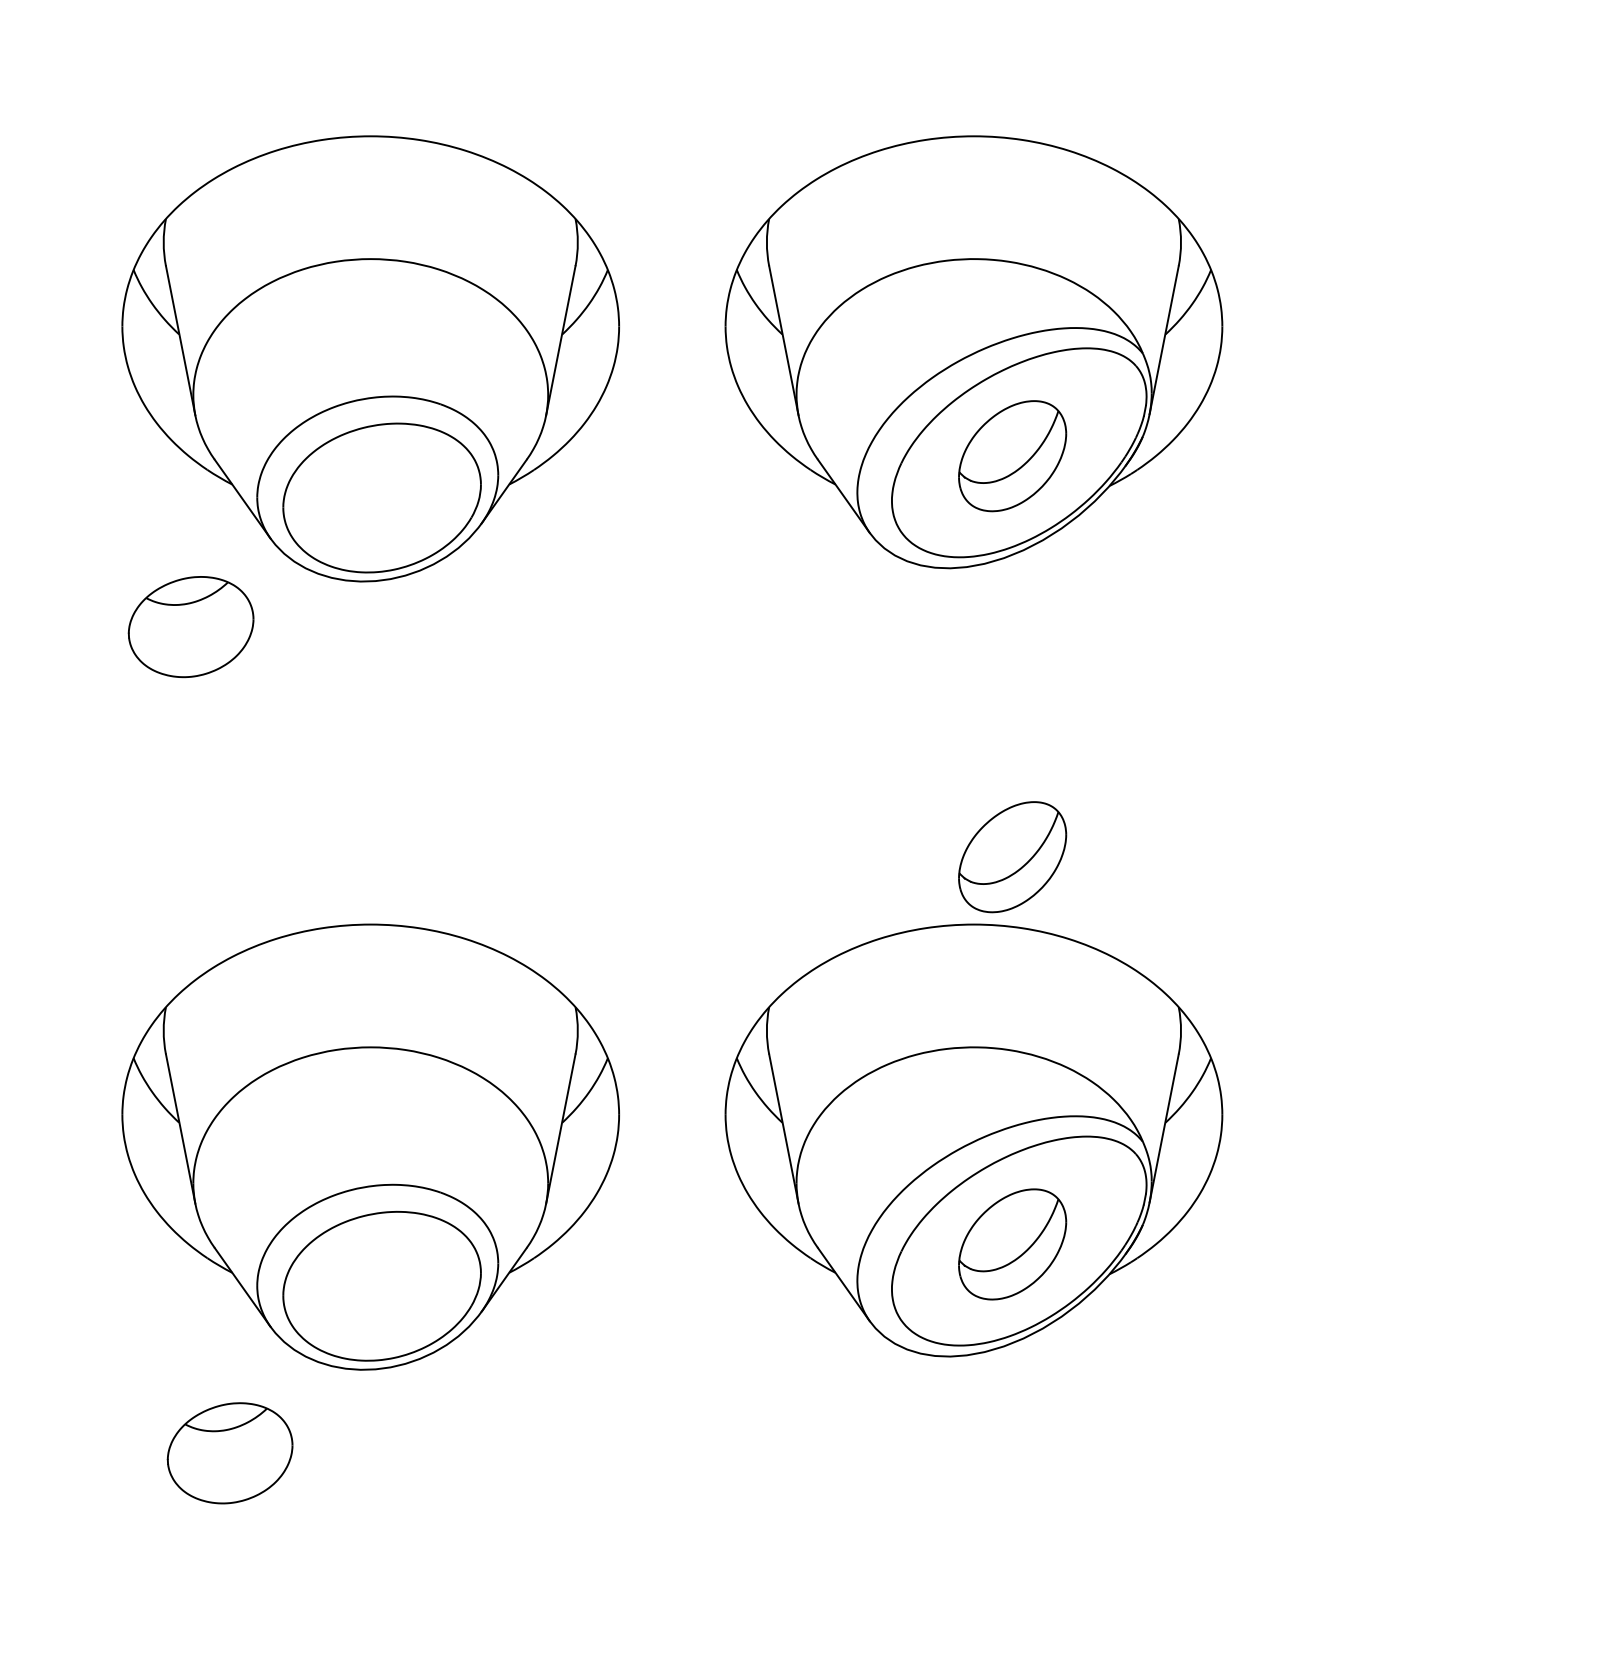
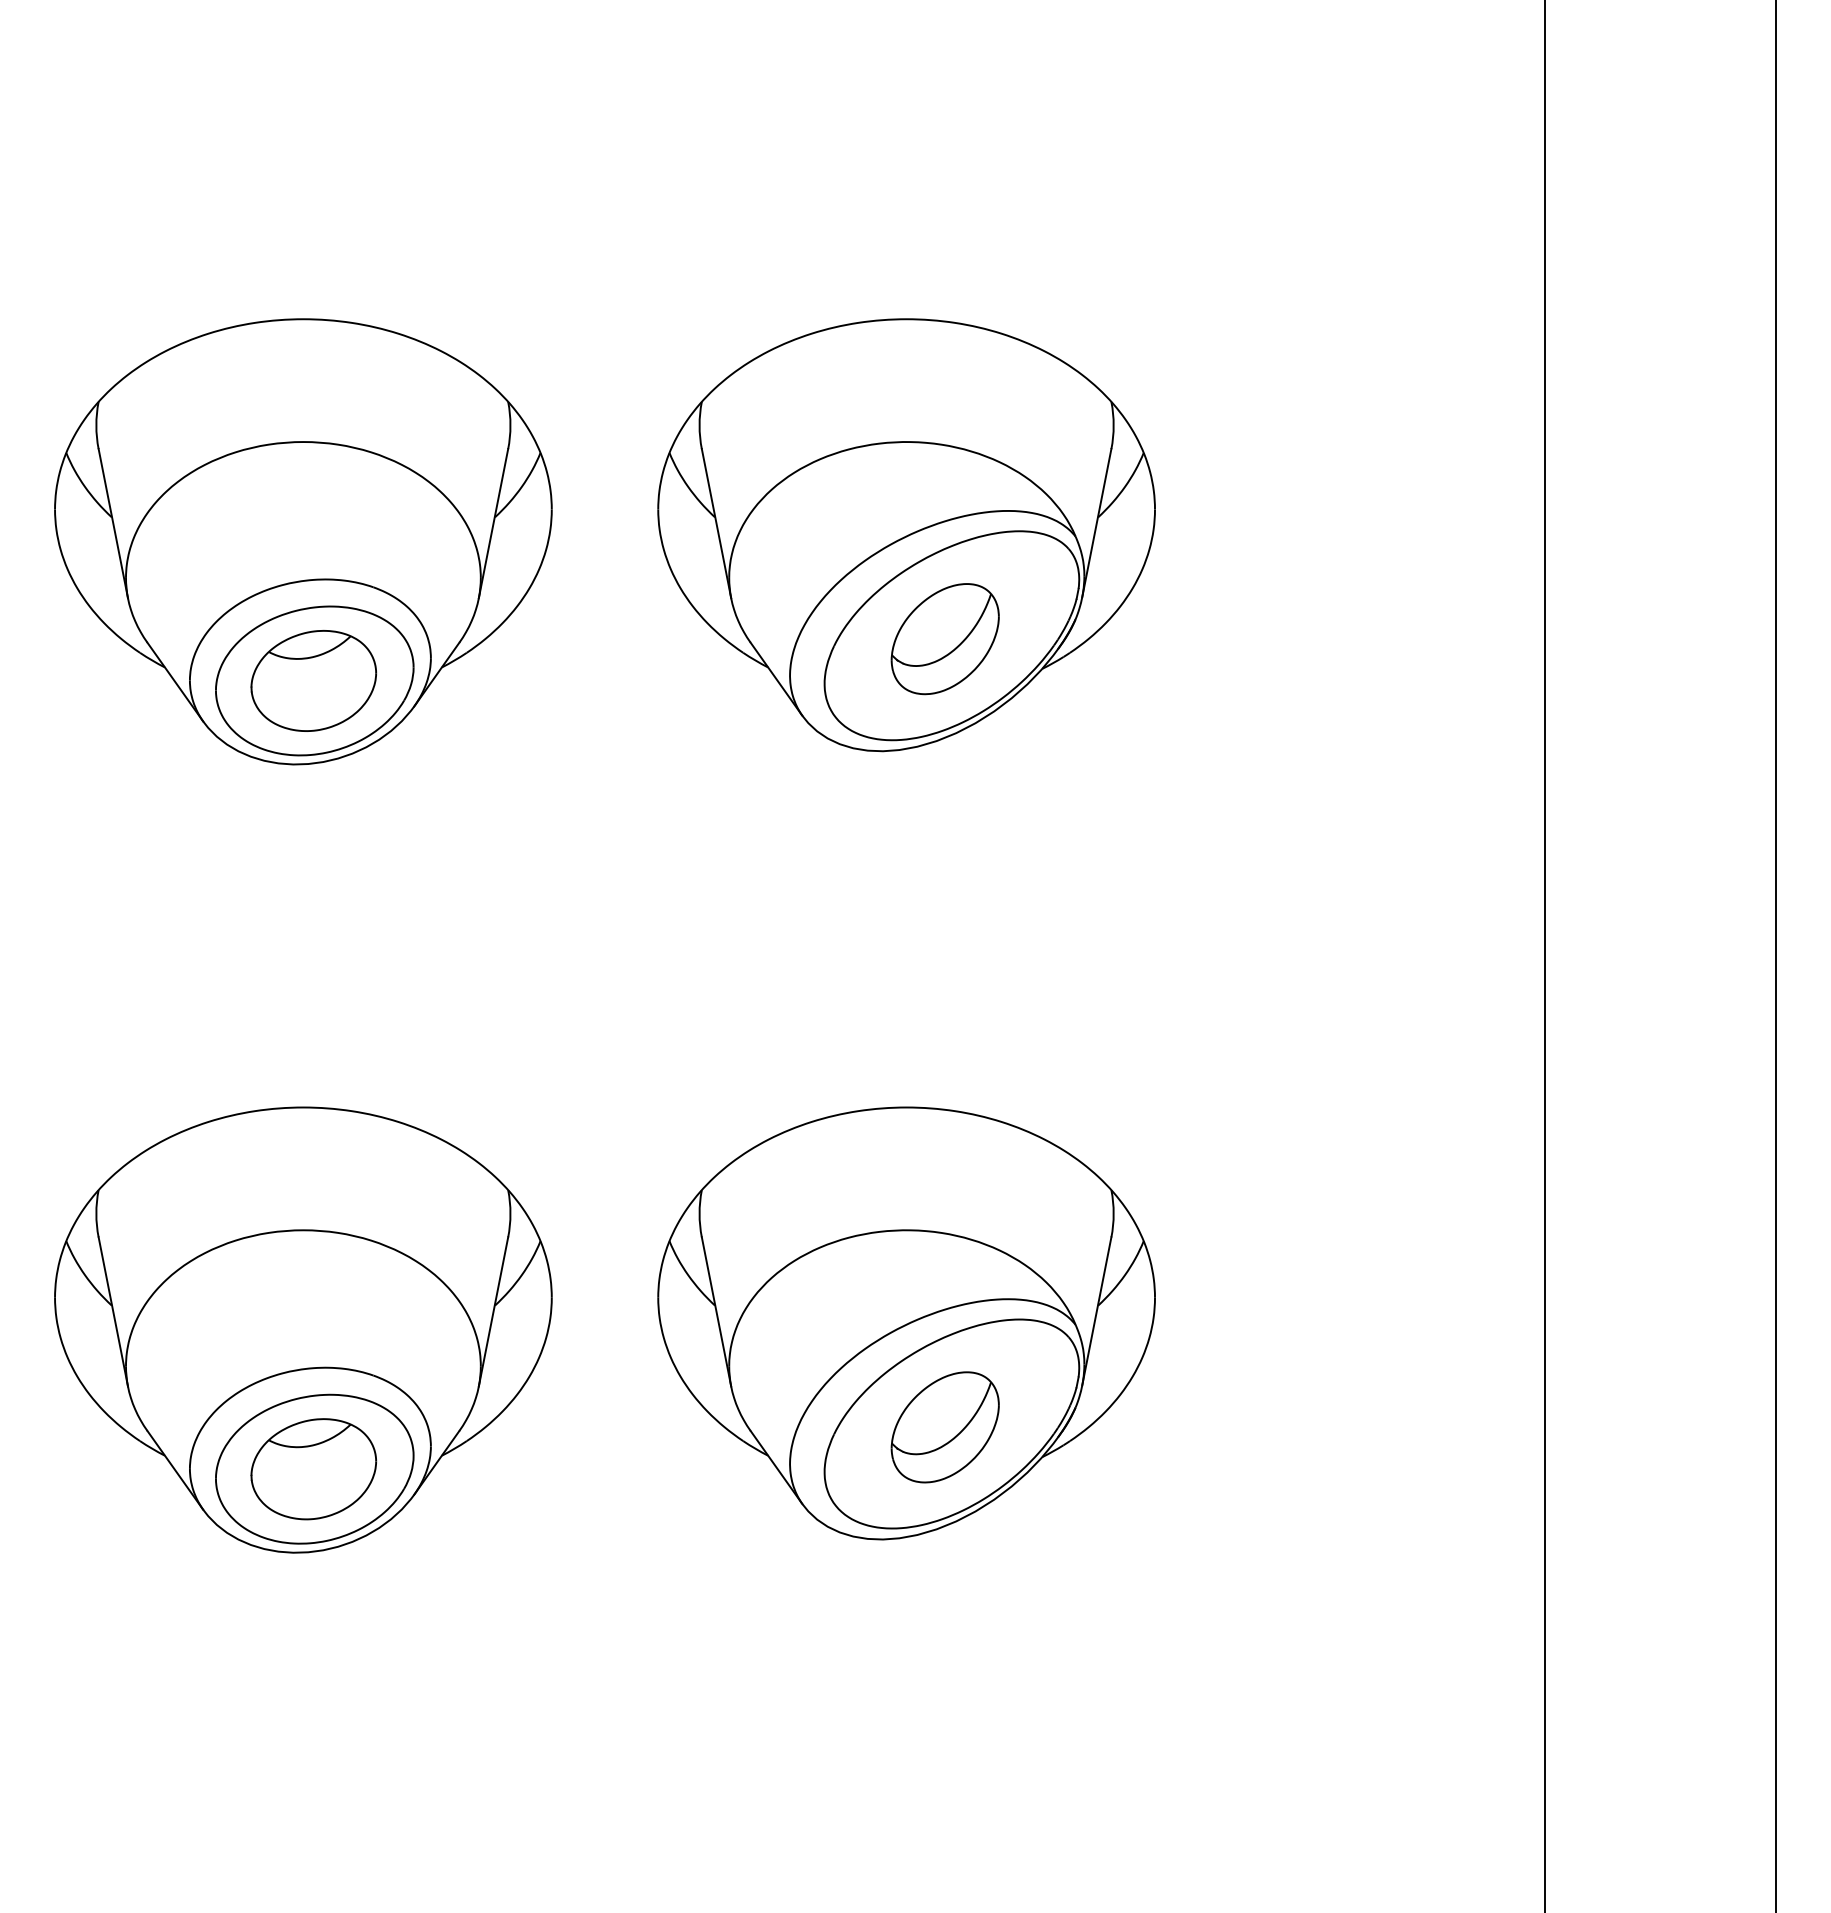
part: (190, 626) -> (313, 680), moved
part: (1011, 857) -> (944, 1040), removed
part: (229, 1453) -> (313, 1469), moved

